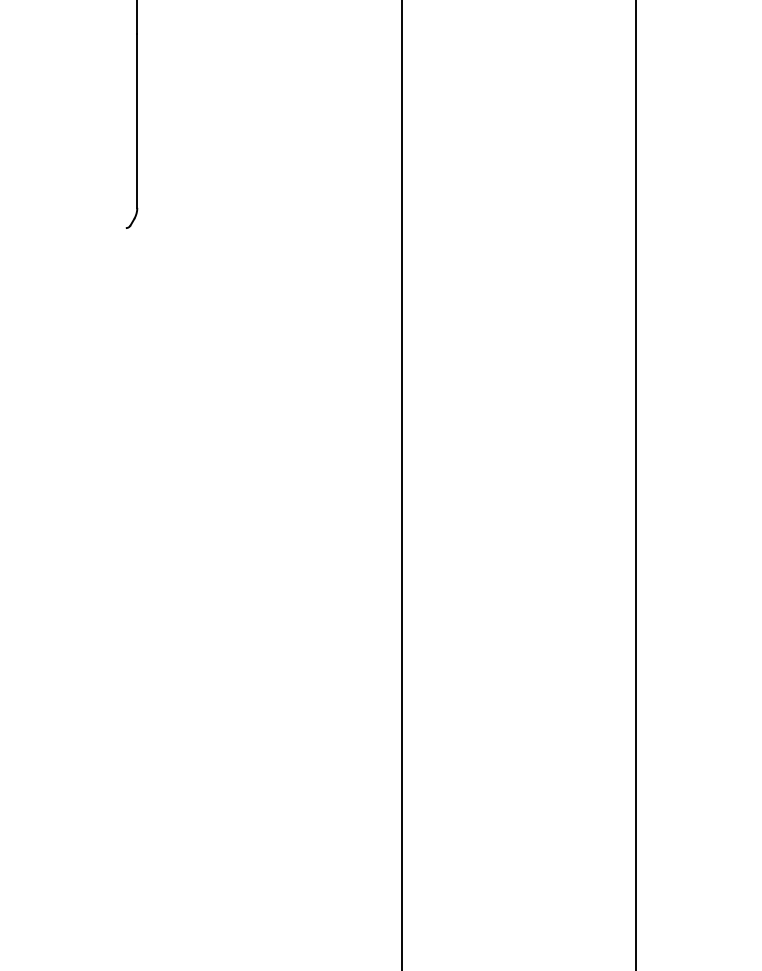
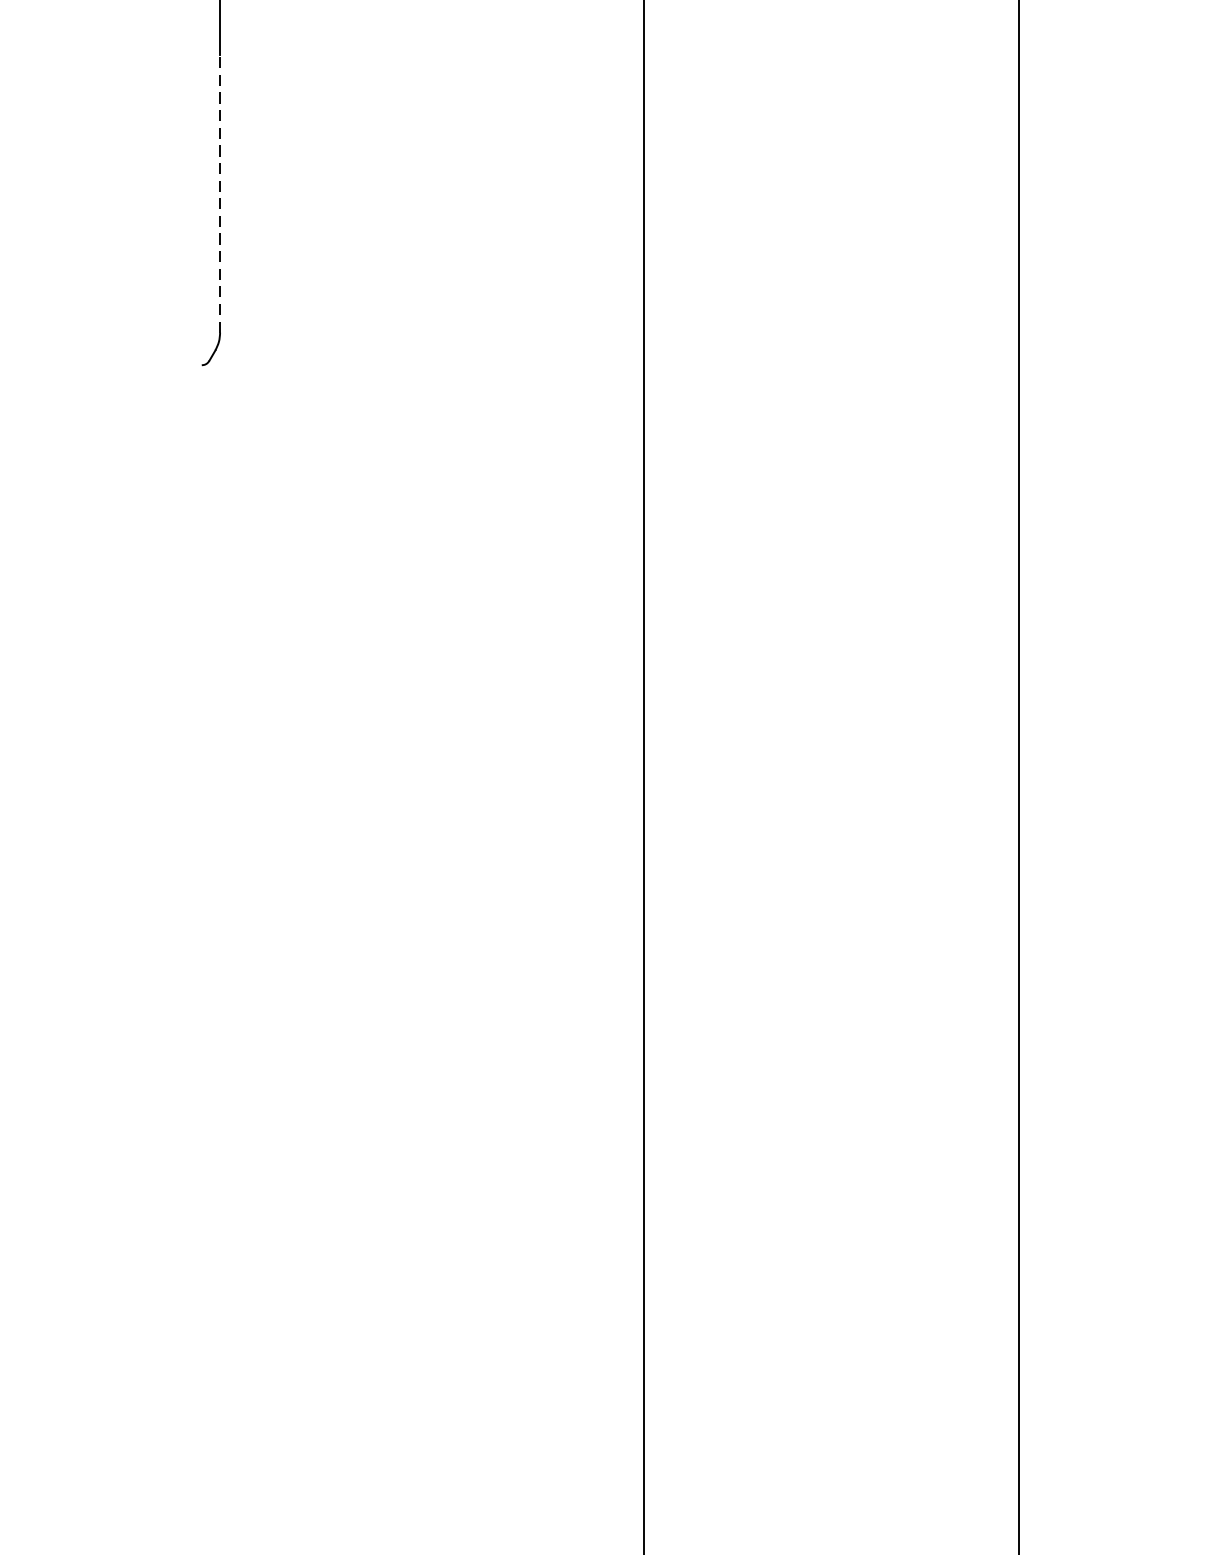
line: (137, 121) -> (220, 194), solid -> dashed

